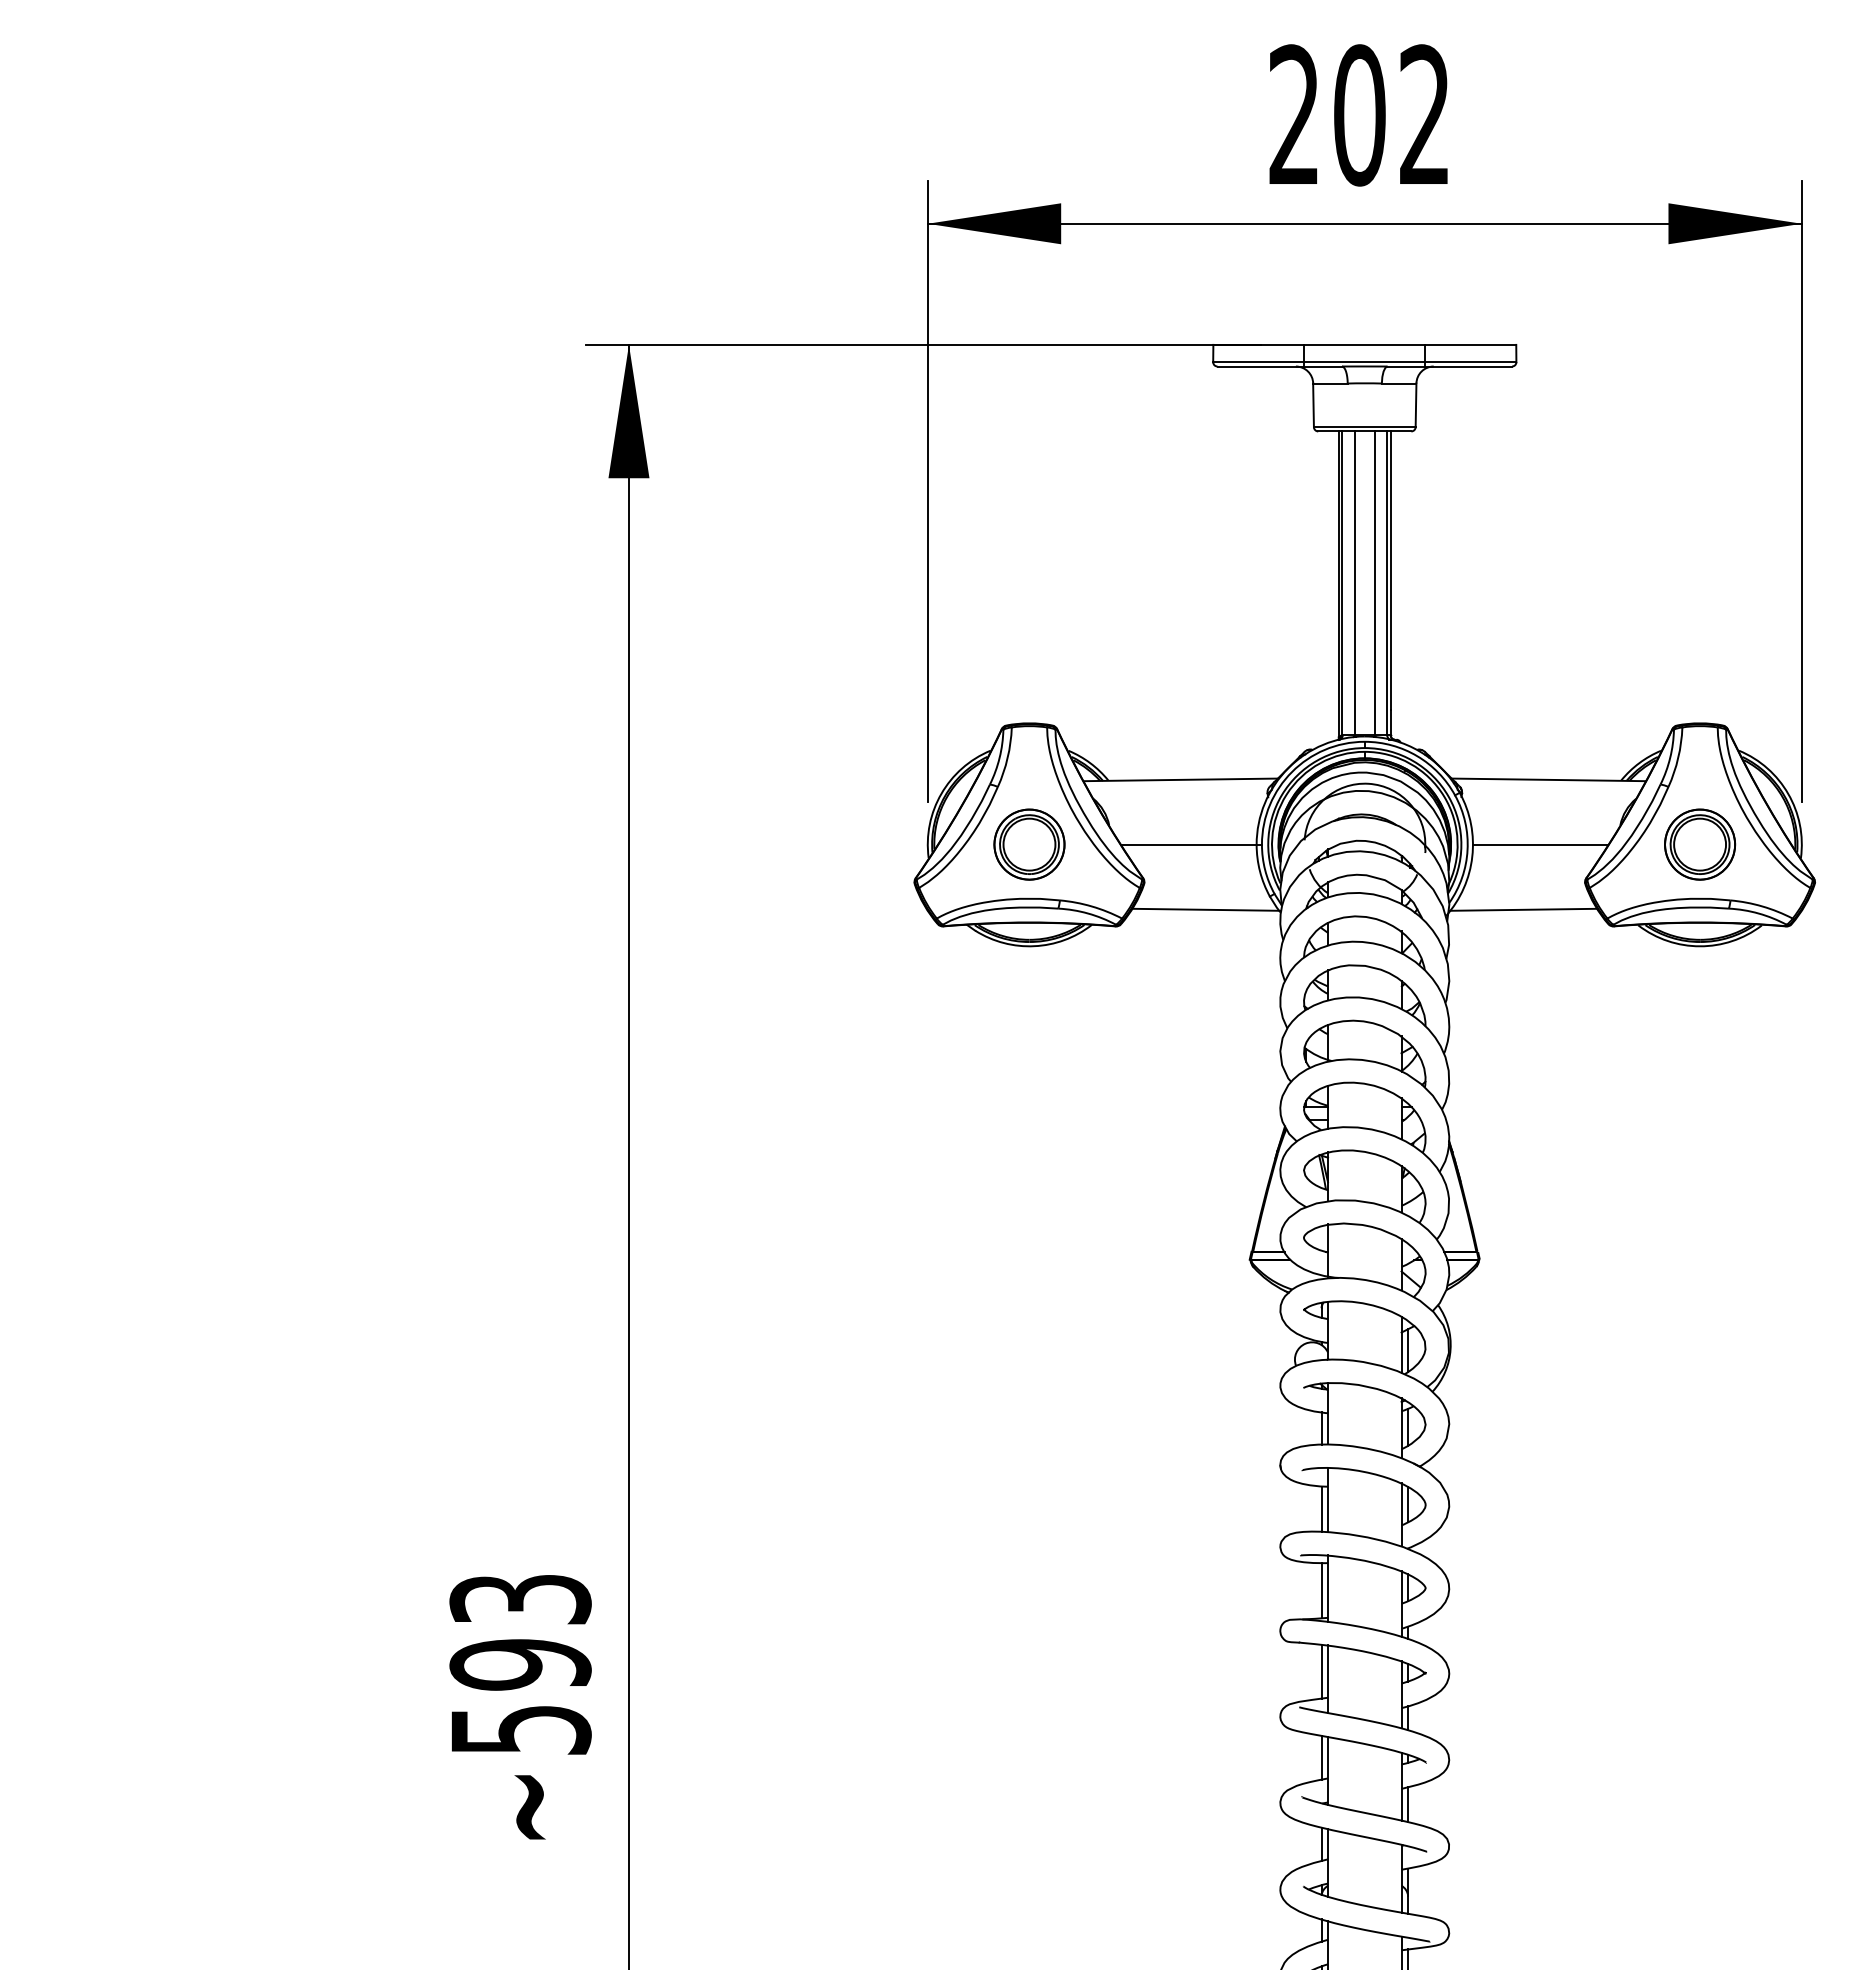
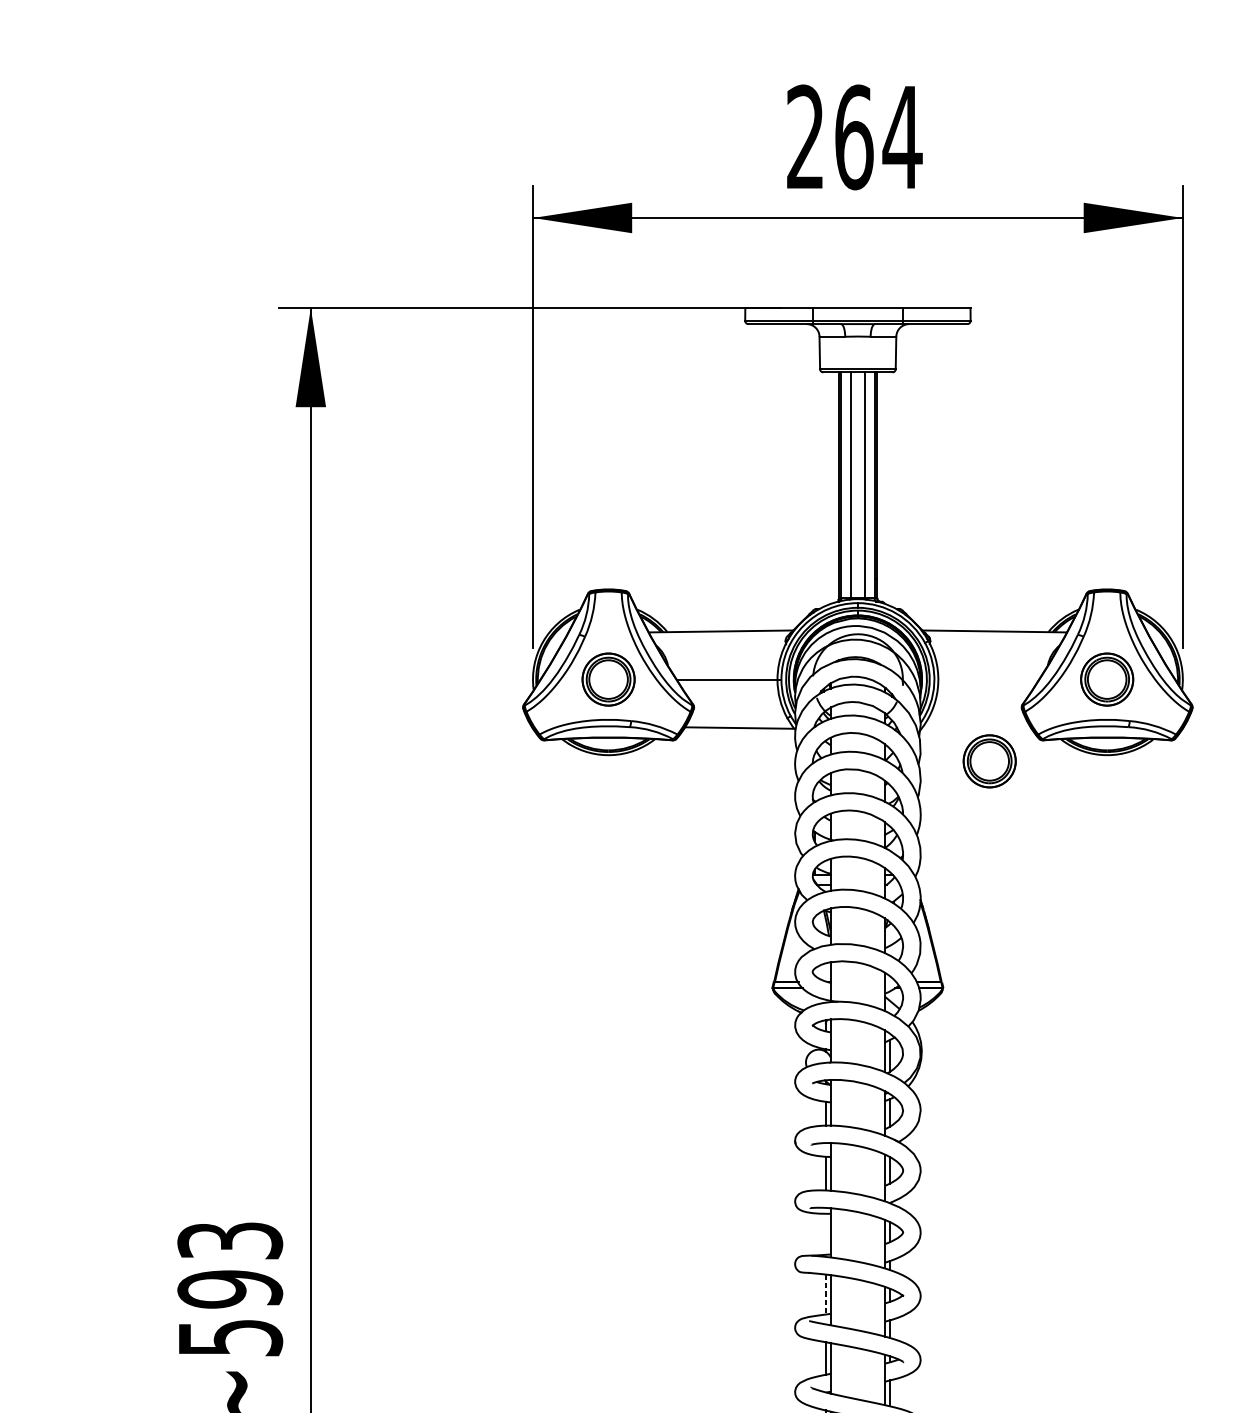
text: (1393, 115) -> (879, 137), 202 -> 264
line: (1540, 844) -> (988, 679), removed
line: (1523, 909) -> (975, 727), removed
part: (1542, 954) -> (990, 761), added
line: (1321, 1590) -> (825, 1234), removed
line: (1321, 1671) -> (825, 1294), solid -> dashed

